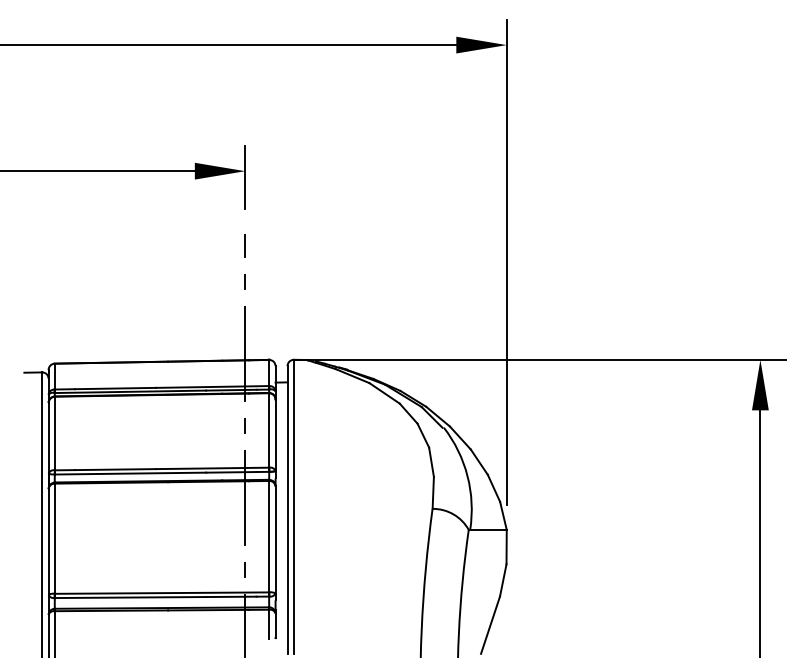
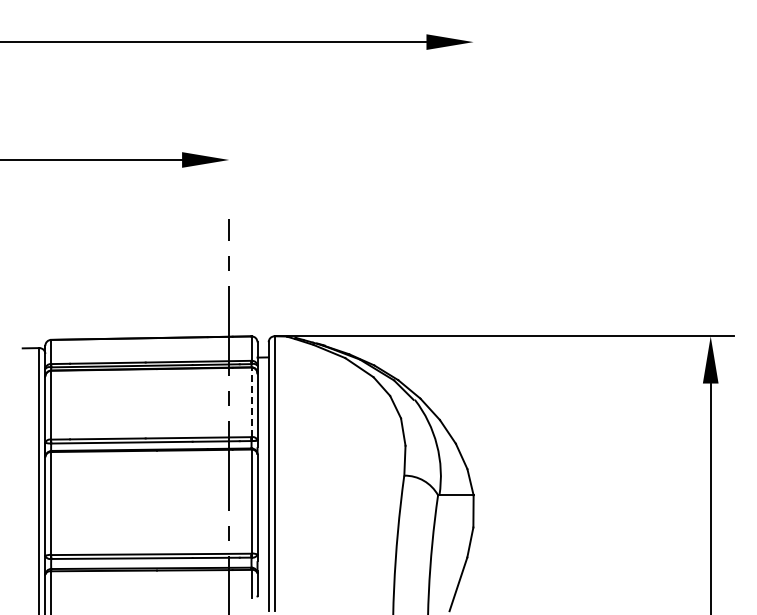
line: (245, 177) -> (229, 165), removed
line: (506, 261) -> (473, 244), removed
line: (269, 430) -> (251, 402), solid -> dashed

